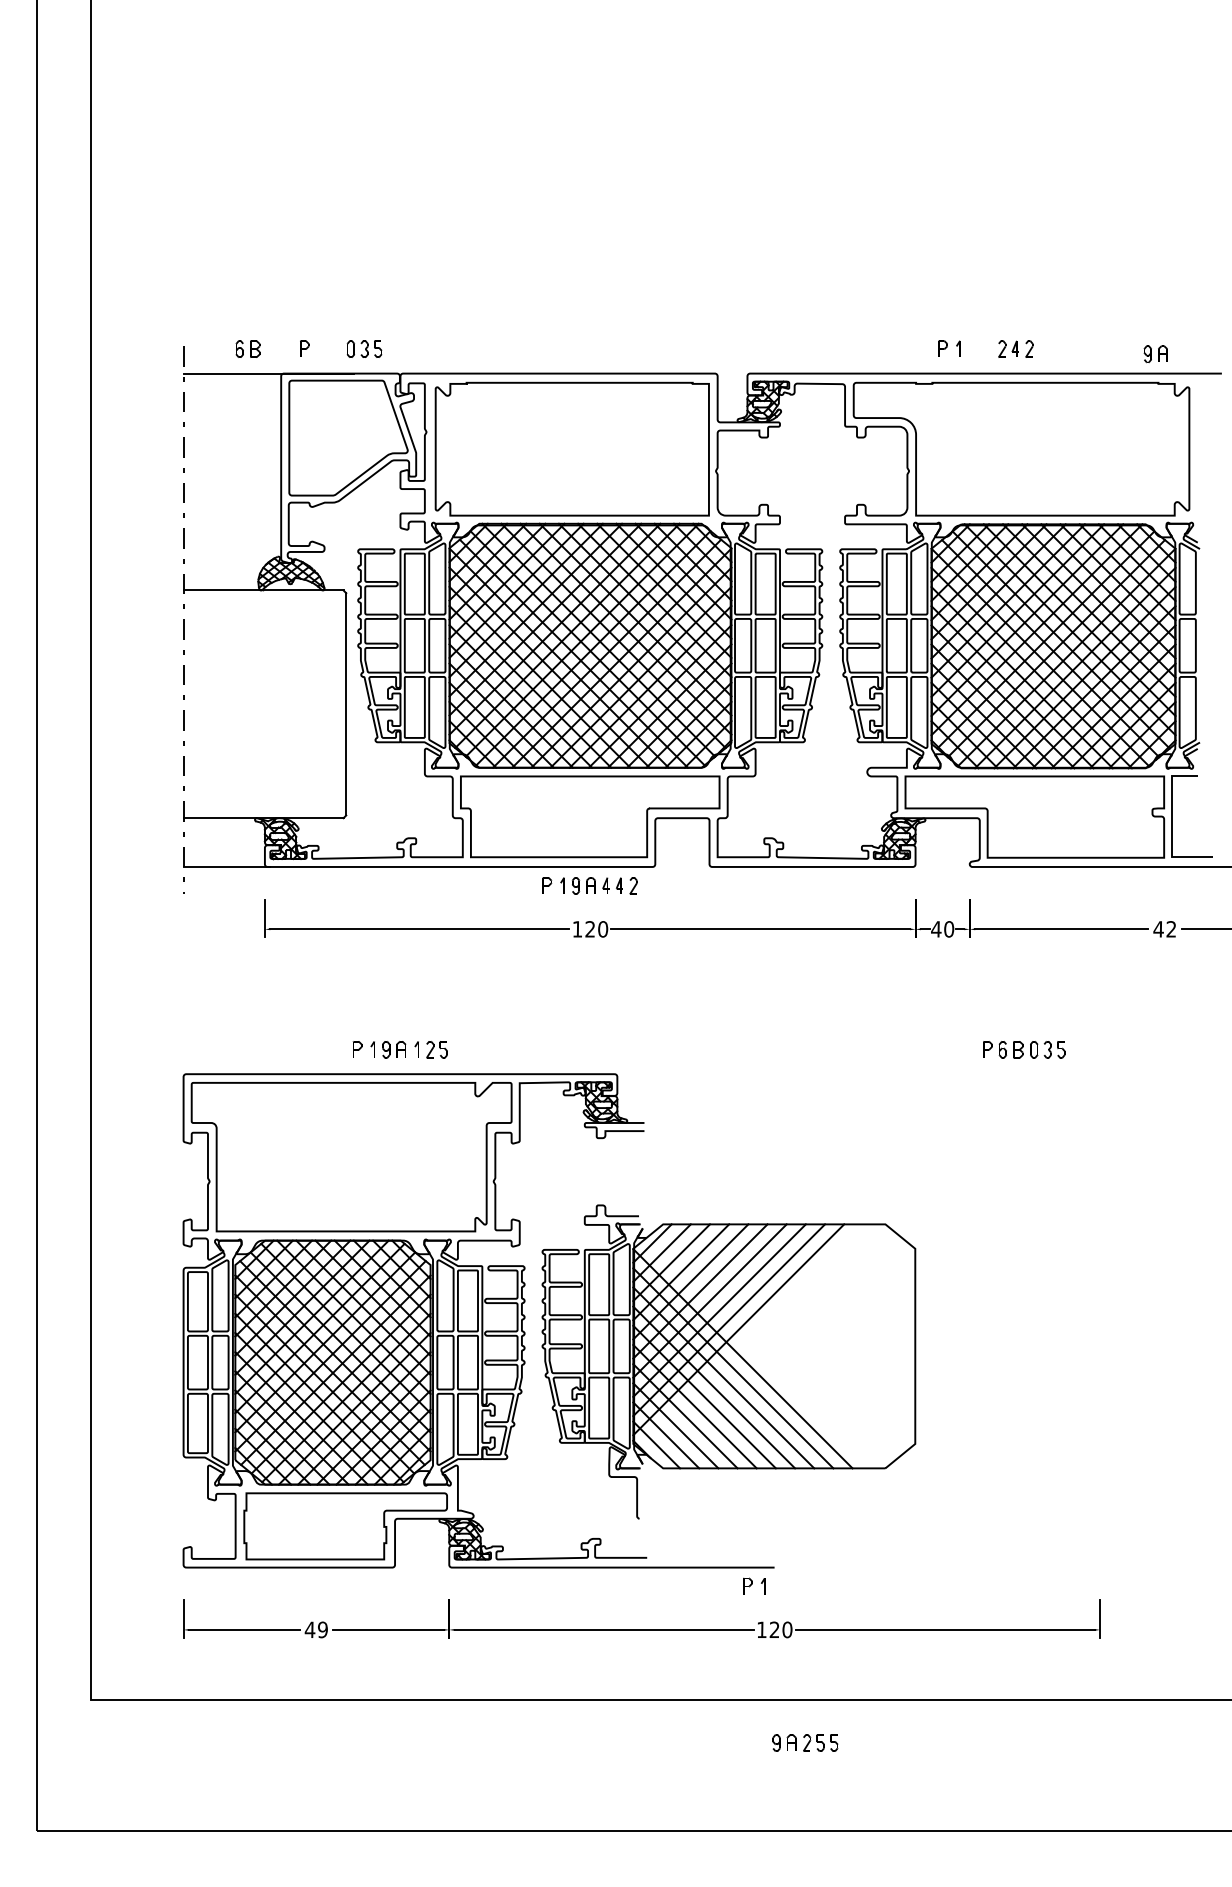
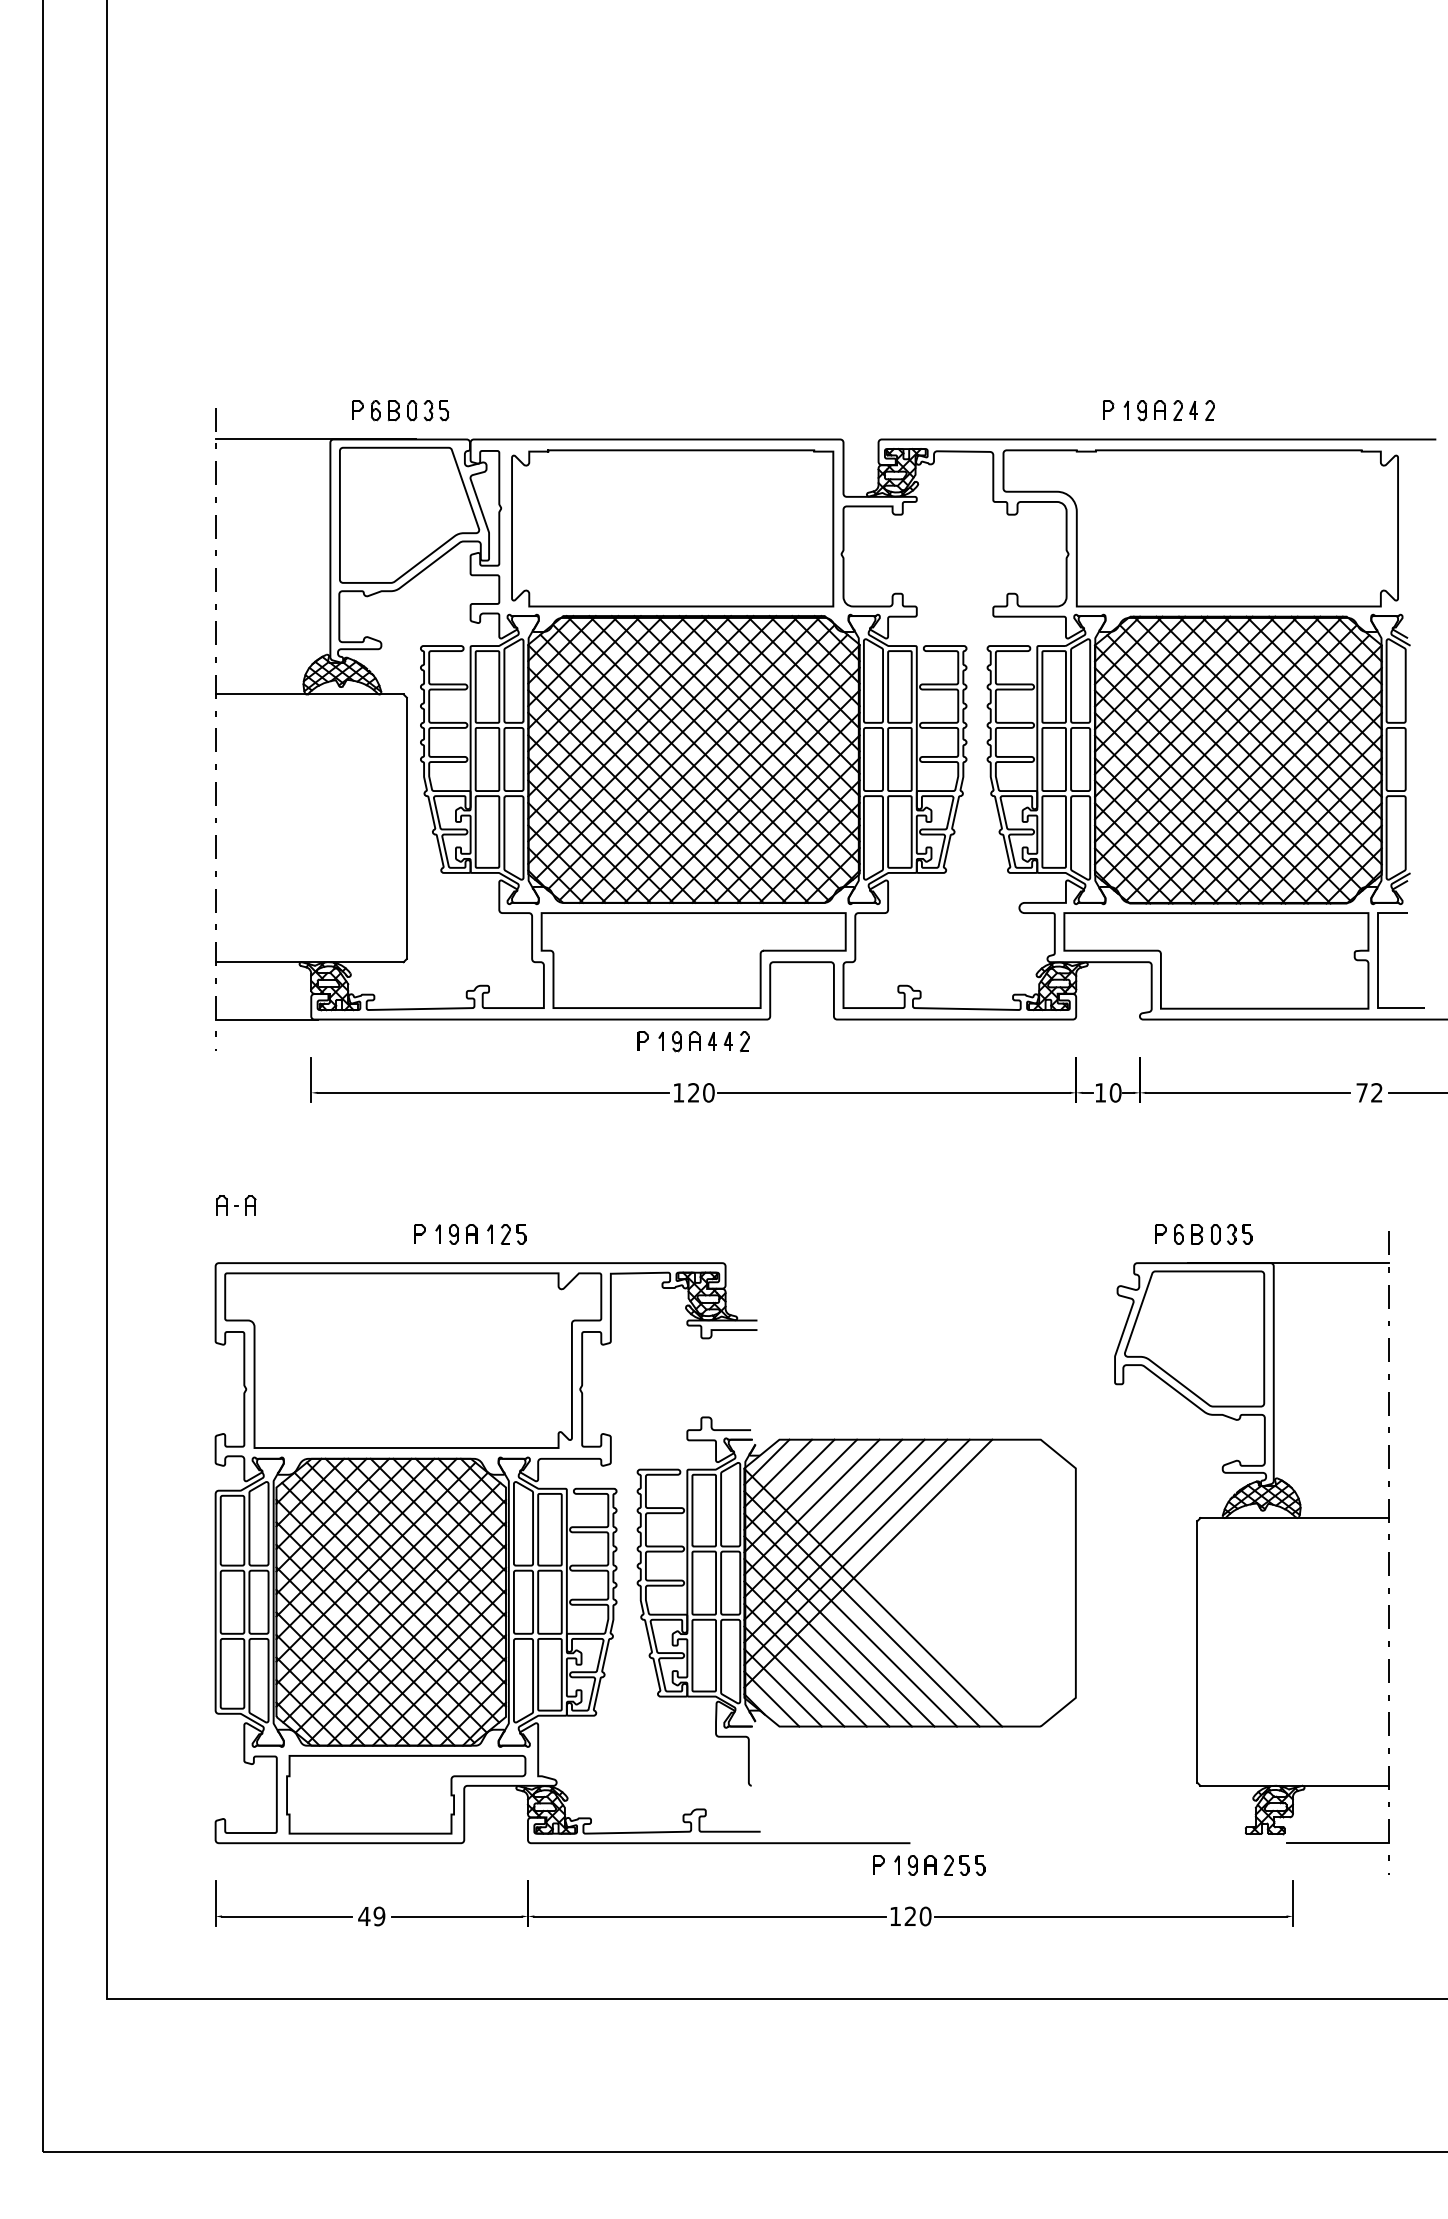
part: (248, 348) -> (385, 410), moved
part: (1155, 354) -> (1151, 410), moved
text: (936, 929) -> (1100, 1092), 40 -> 10
text: (1158, 929) -> (1361, 1092), 42 -> 72
part: (201, 1025) -> (236, 1205), added
part: (1064, 1291) -> (1251, 1518), added
part: (805, 1743) -> (946, 1865), moved

